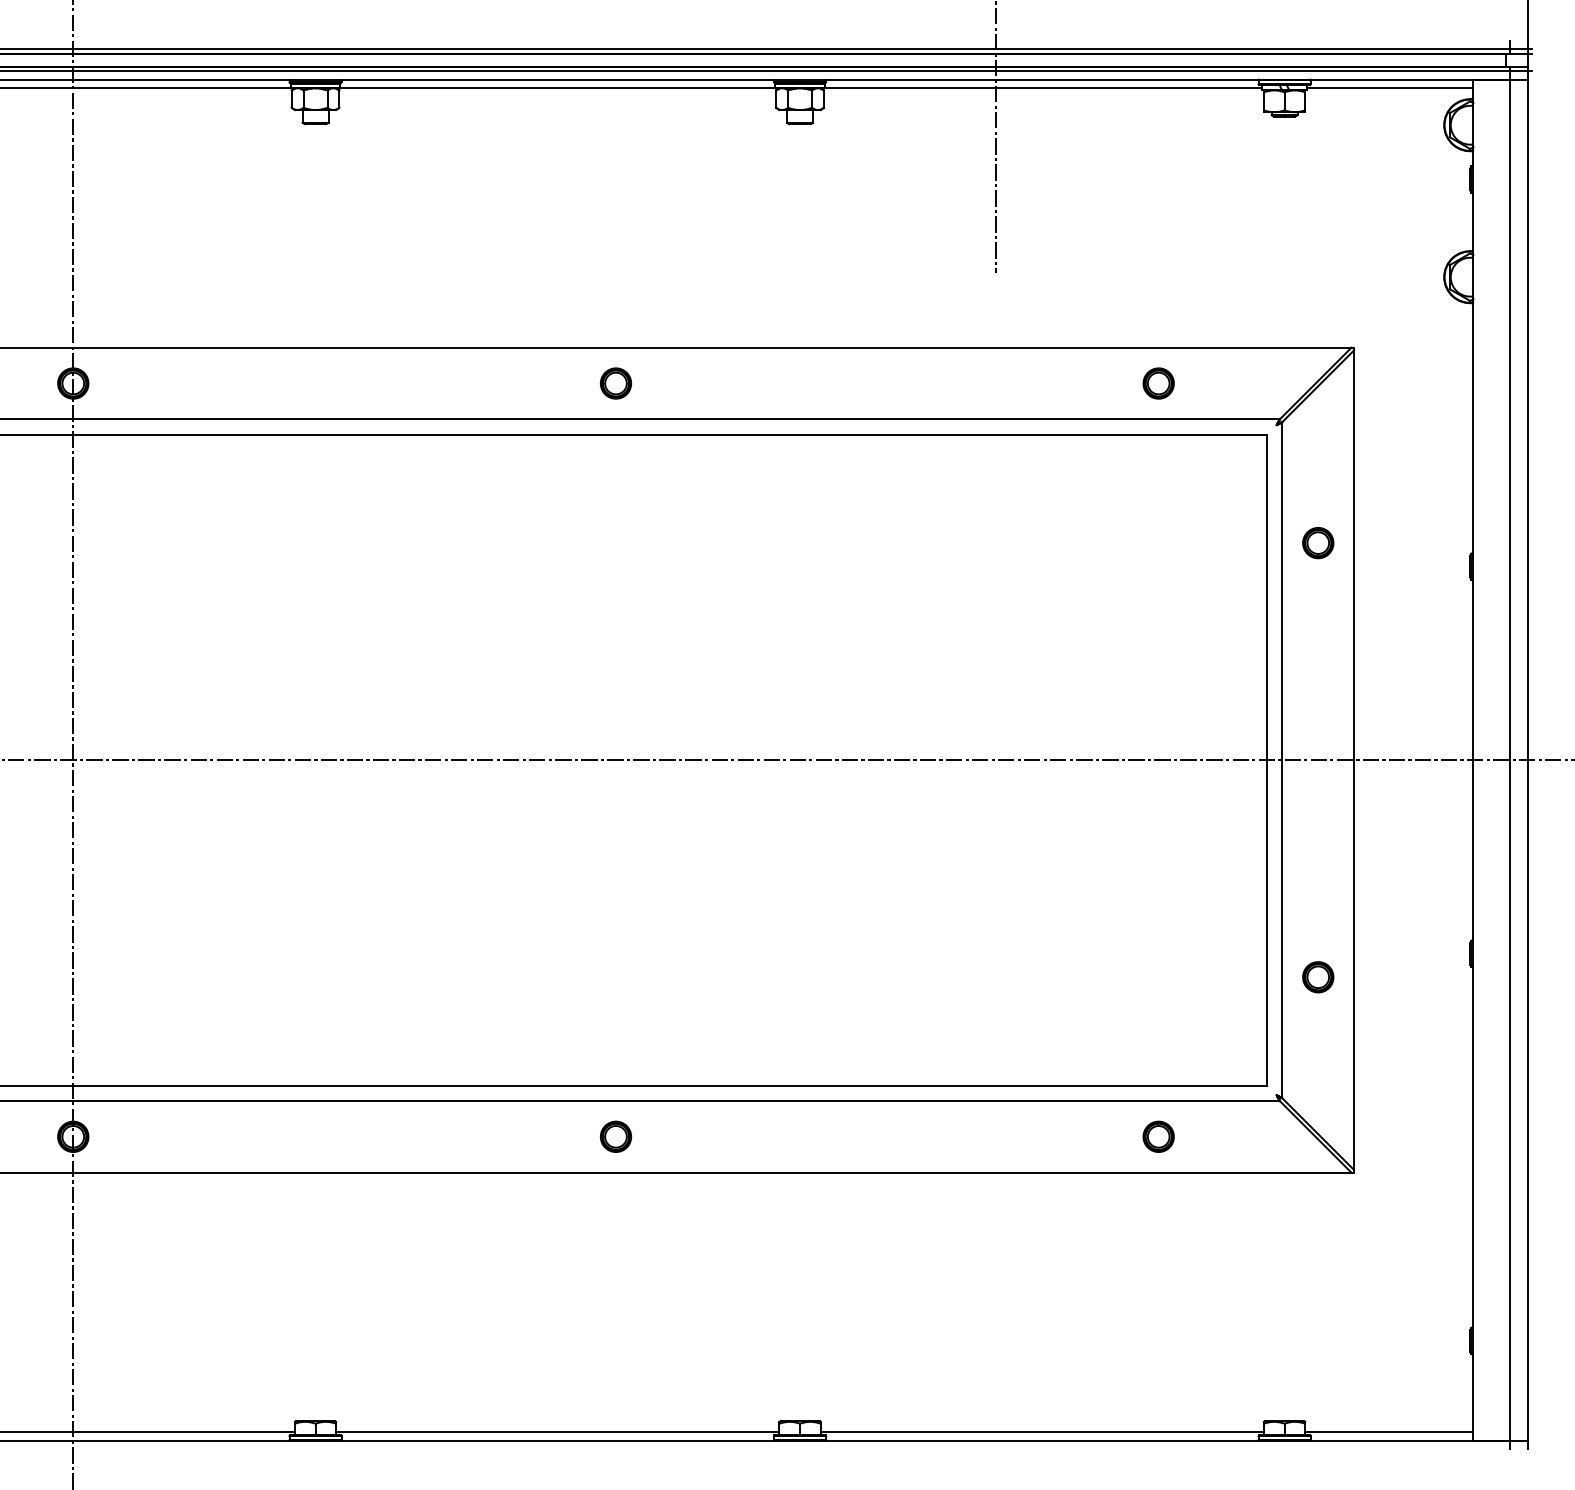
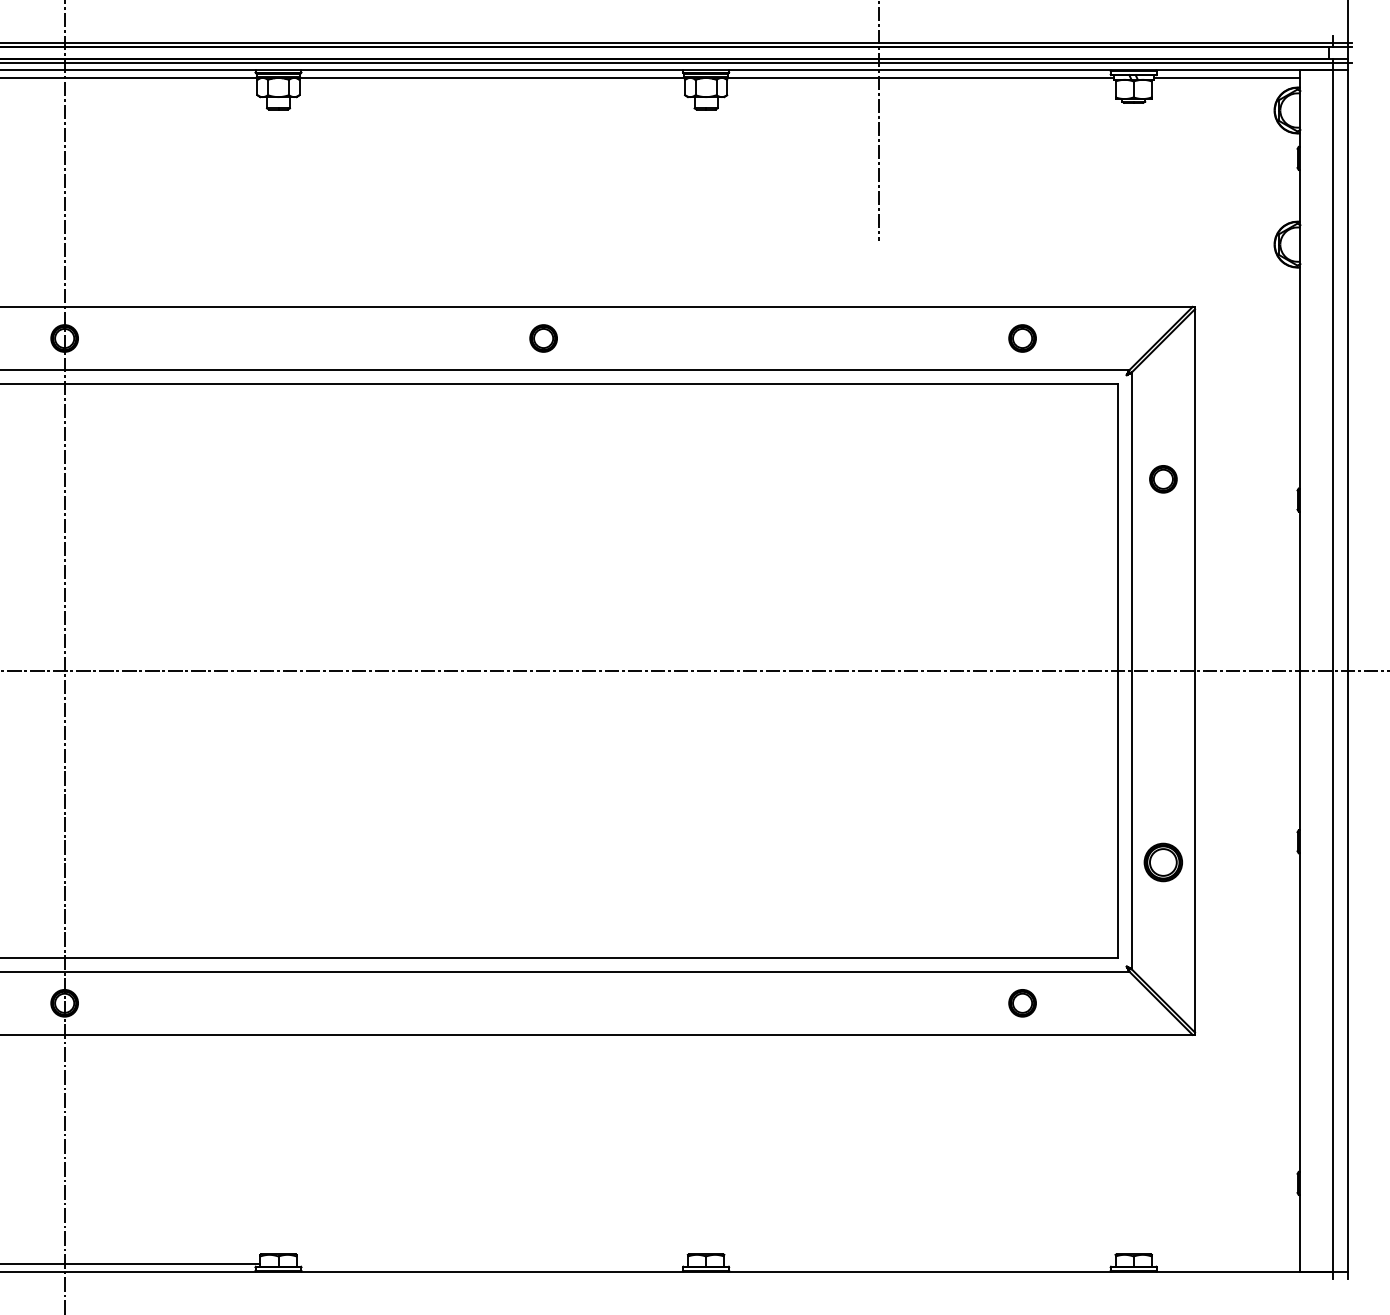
part: (1318, 977) -> (1163, 862), size x1.4
part: (615, 1137) -> (543, 1003), removed
line: (556, 1431) -> (491, 1263), removed
line: (1041, 1431) -> (919, 1263), removed
line: (1388, 1431) -> (1225, 1263), removed

